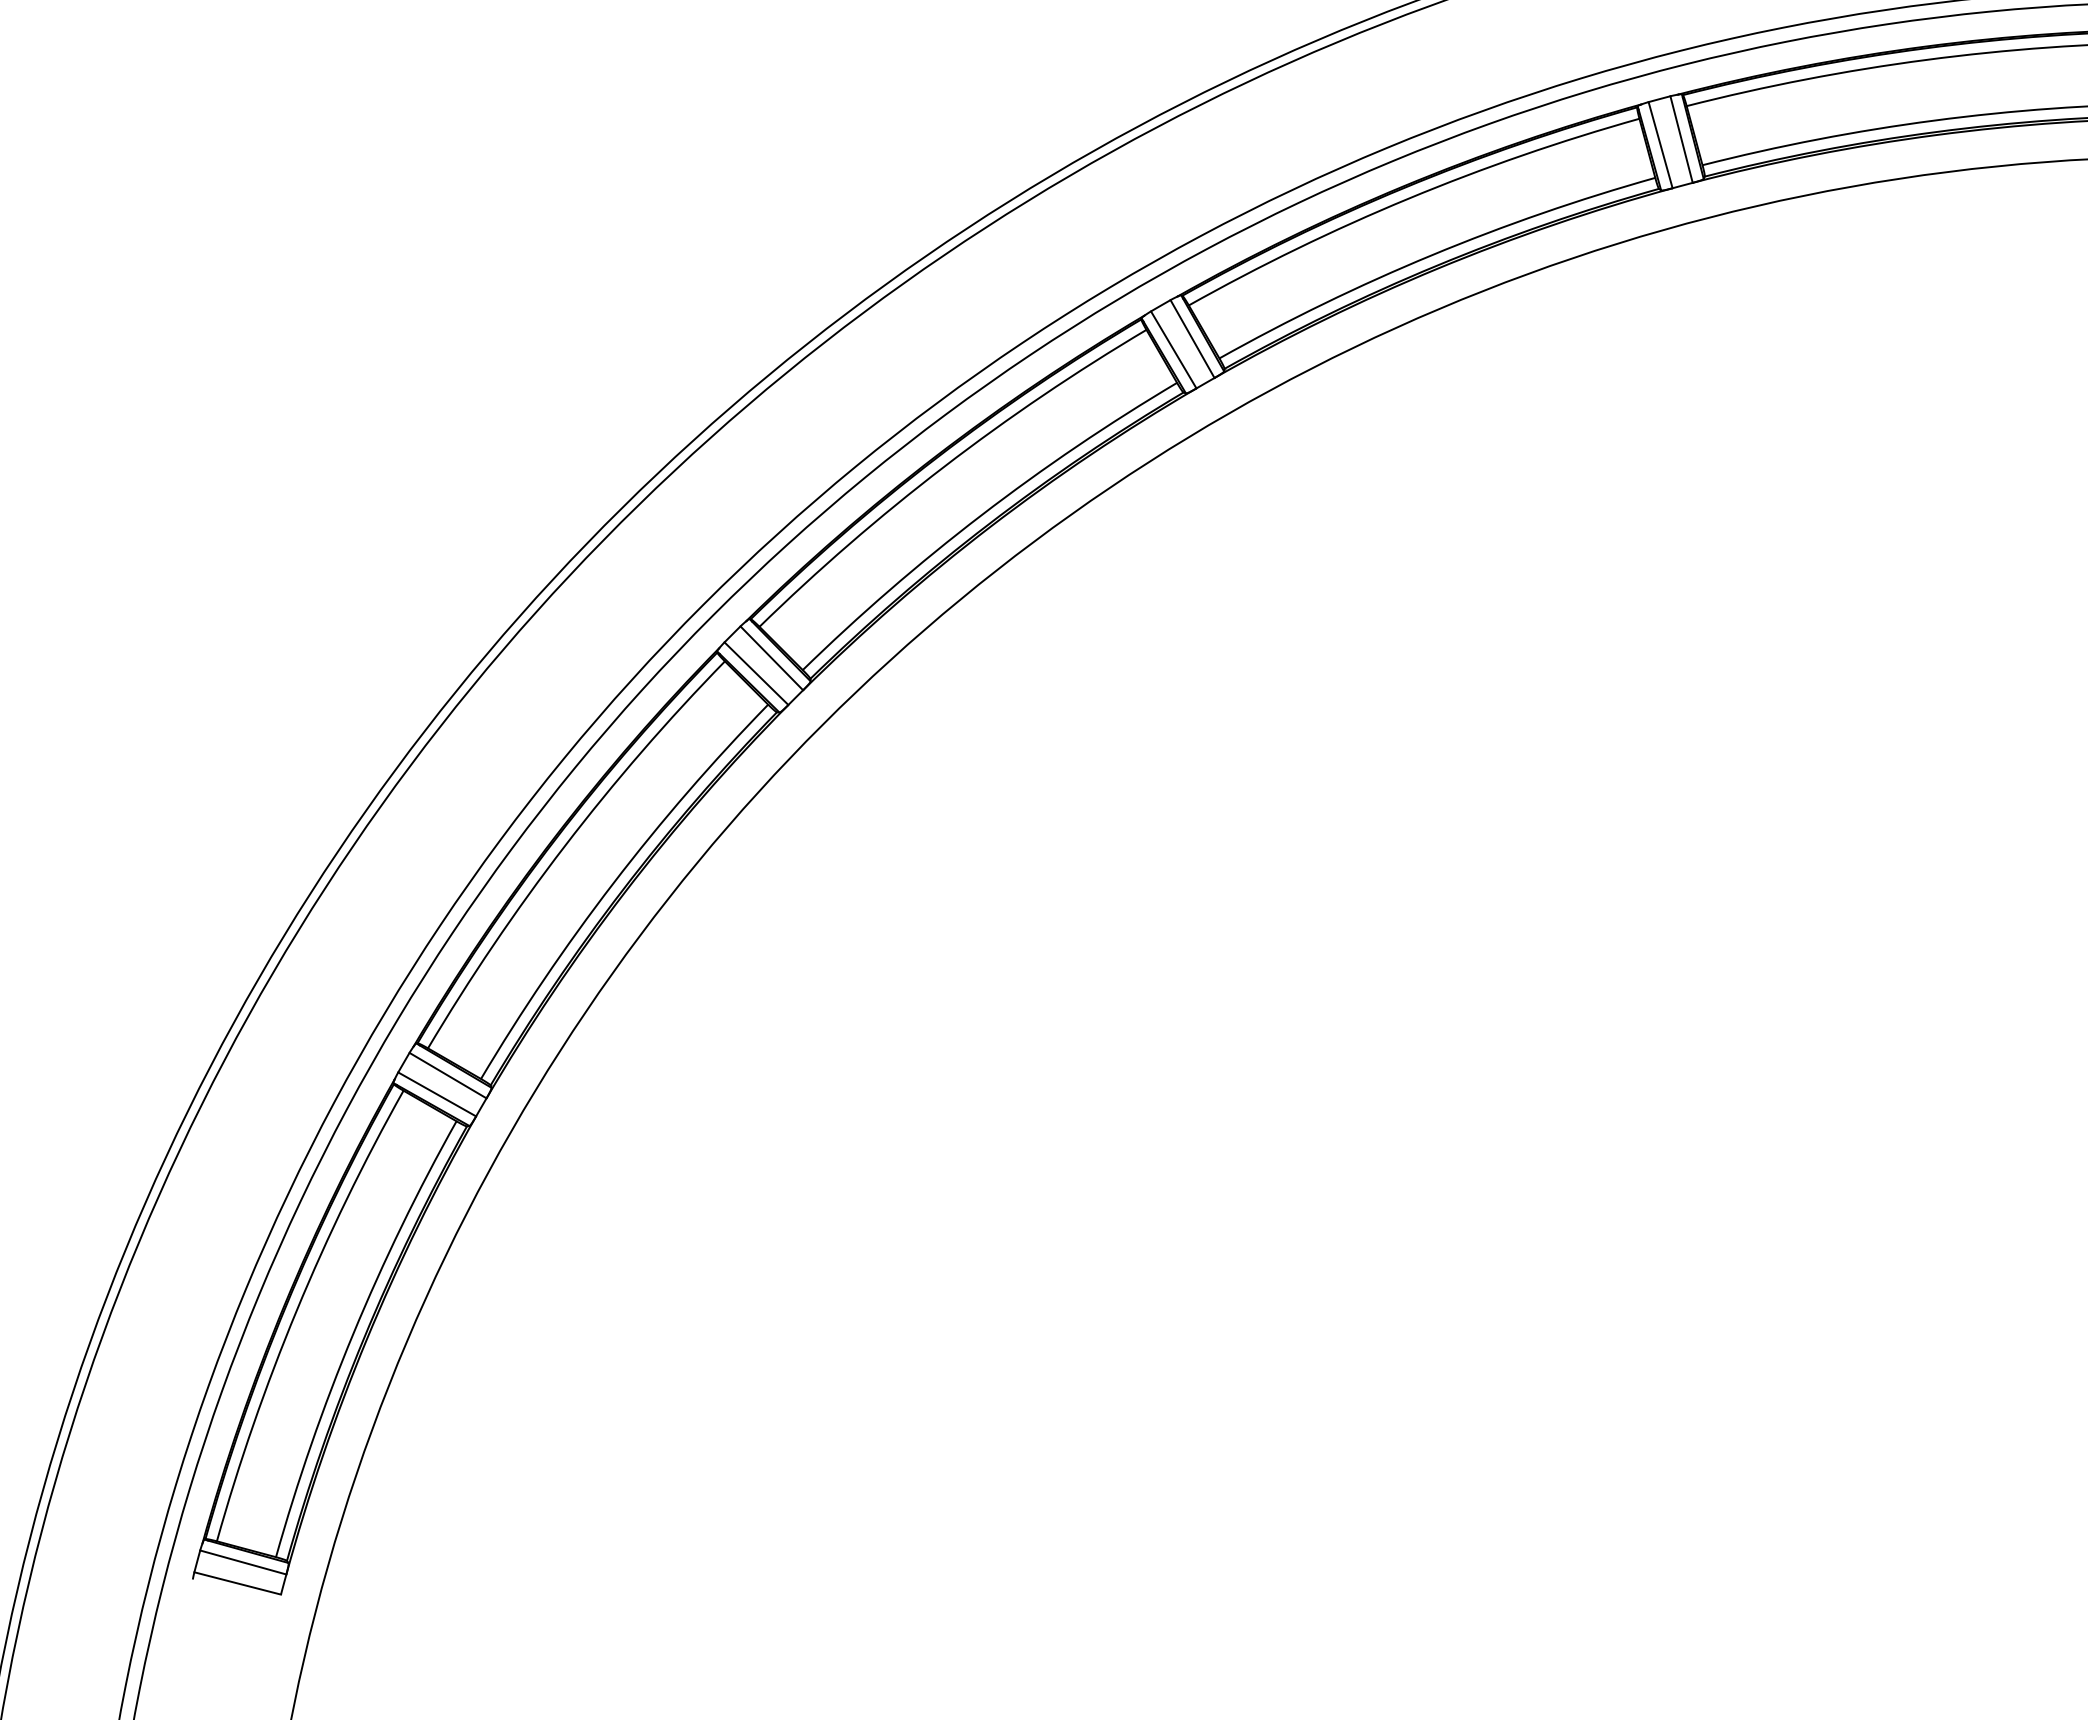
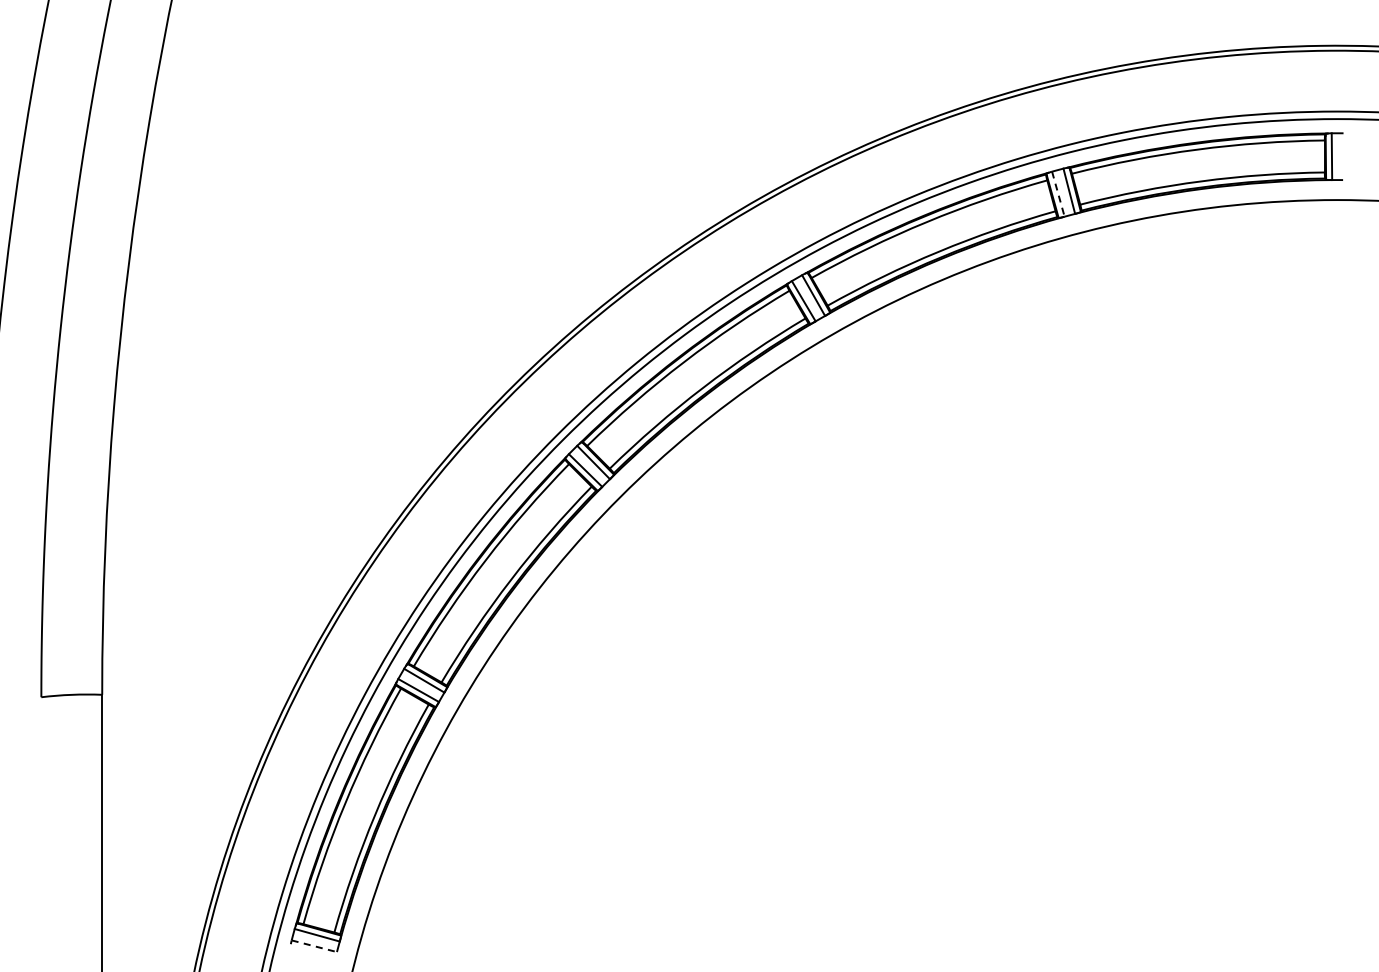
line: (1660, 145) -> (1058, 194), solid -> dashed
line: (237, 1583) -> (314, 946), solid -> dashed

